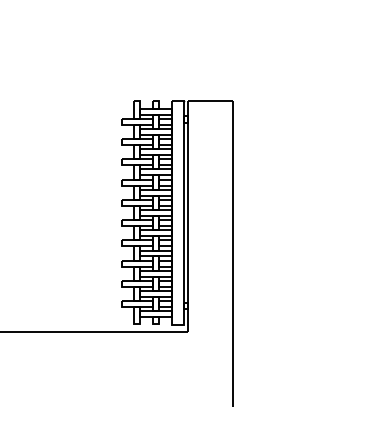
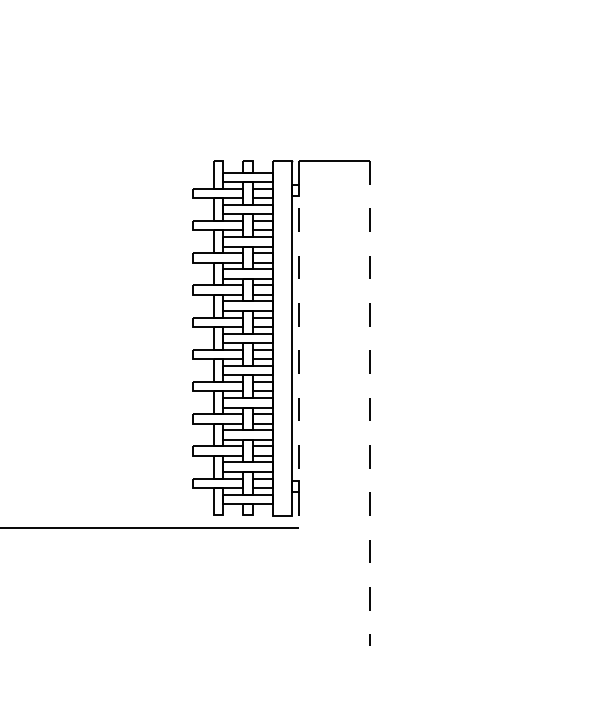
line: (188, 216) -> (299, 344), solid -> dashed
line: (233, 253) -> (370, 402), solid -> dashed

